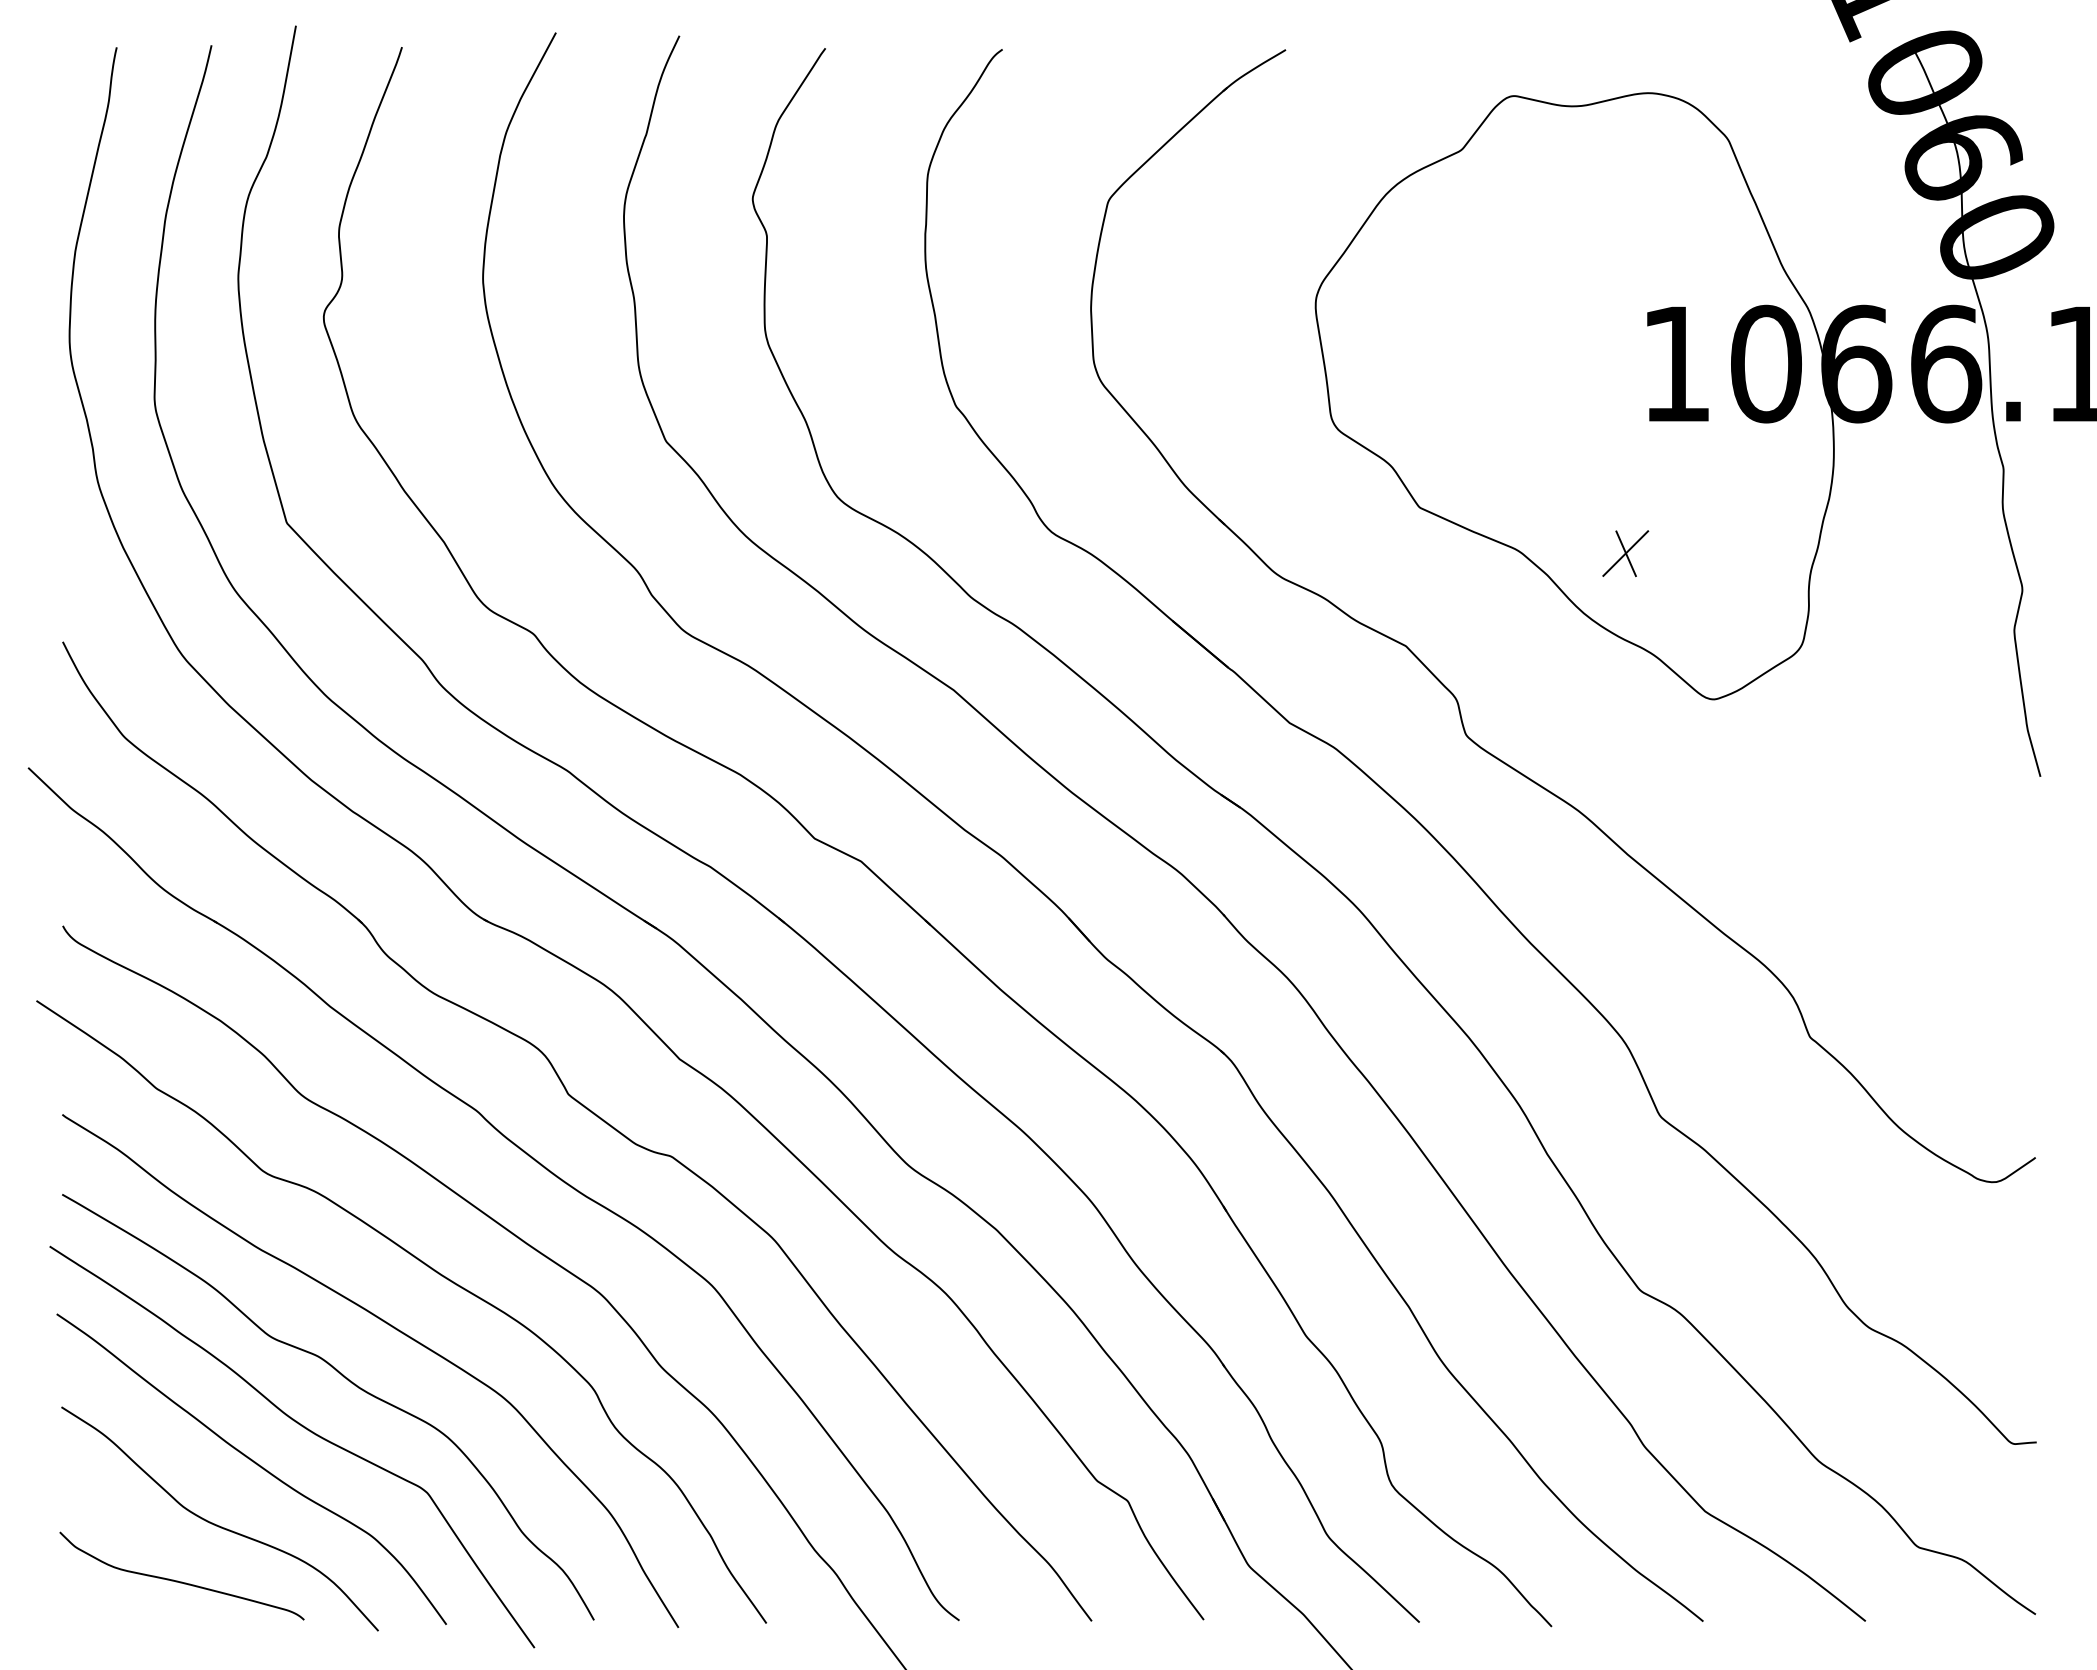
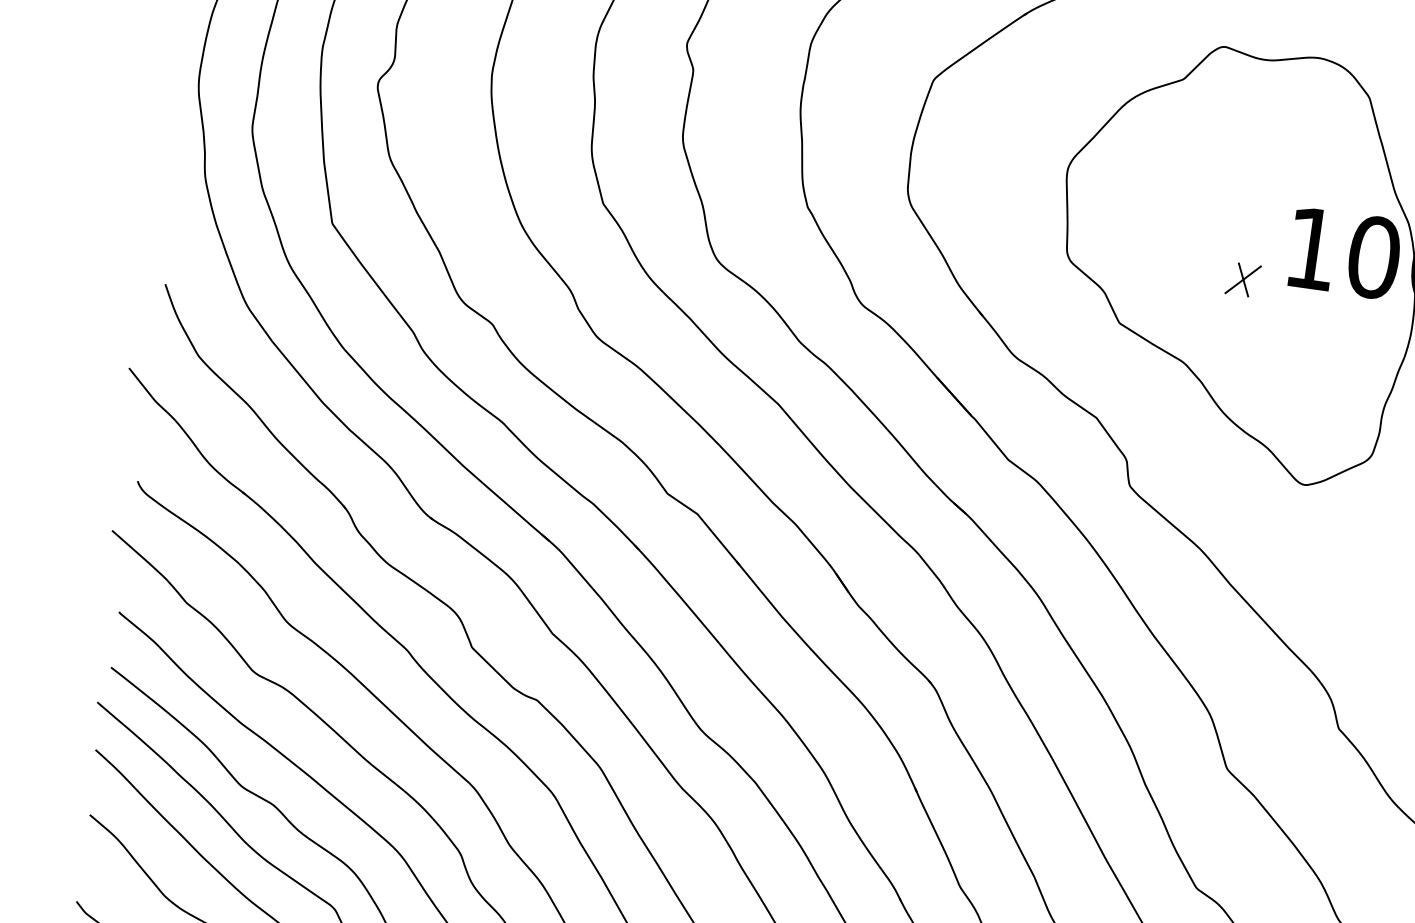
part: (1625, 553) -> (1243, 279), moved

